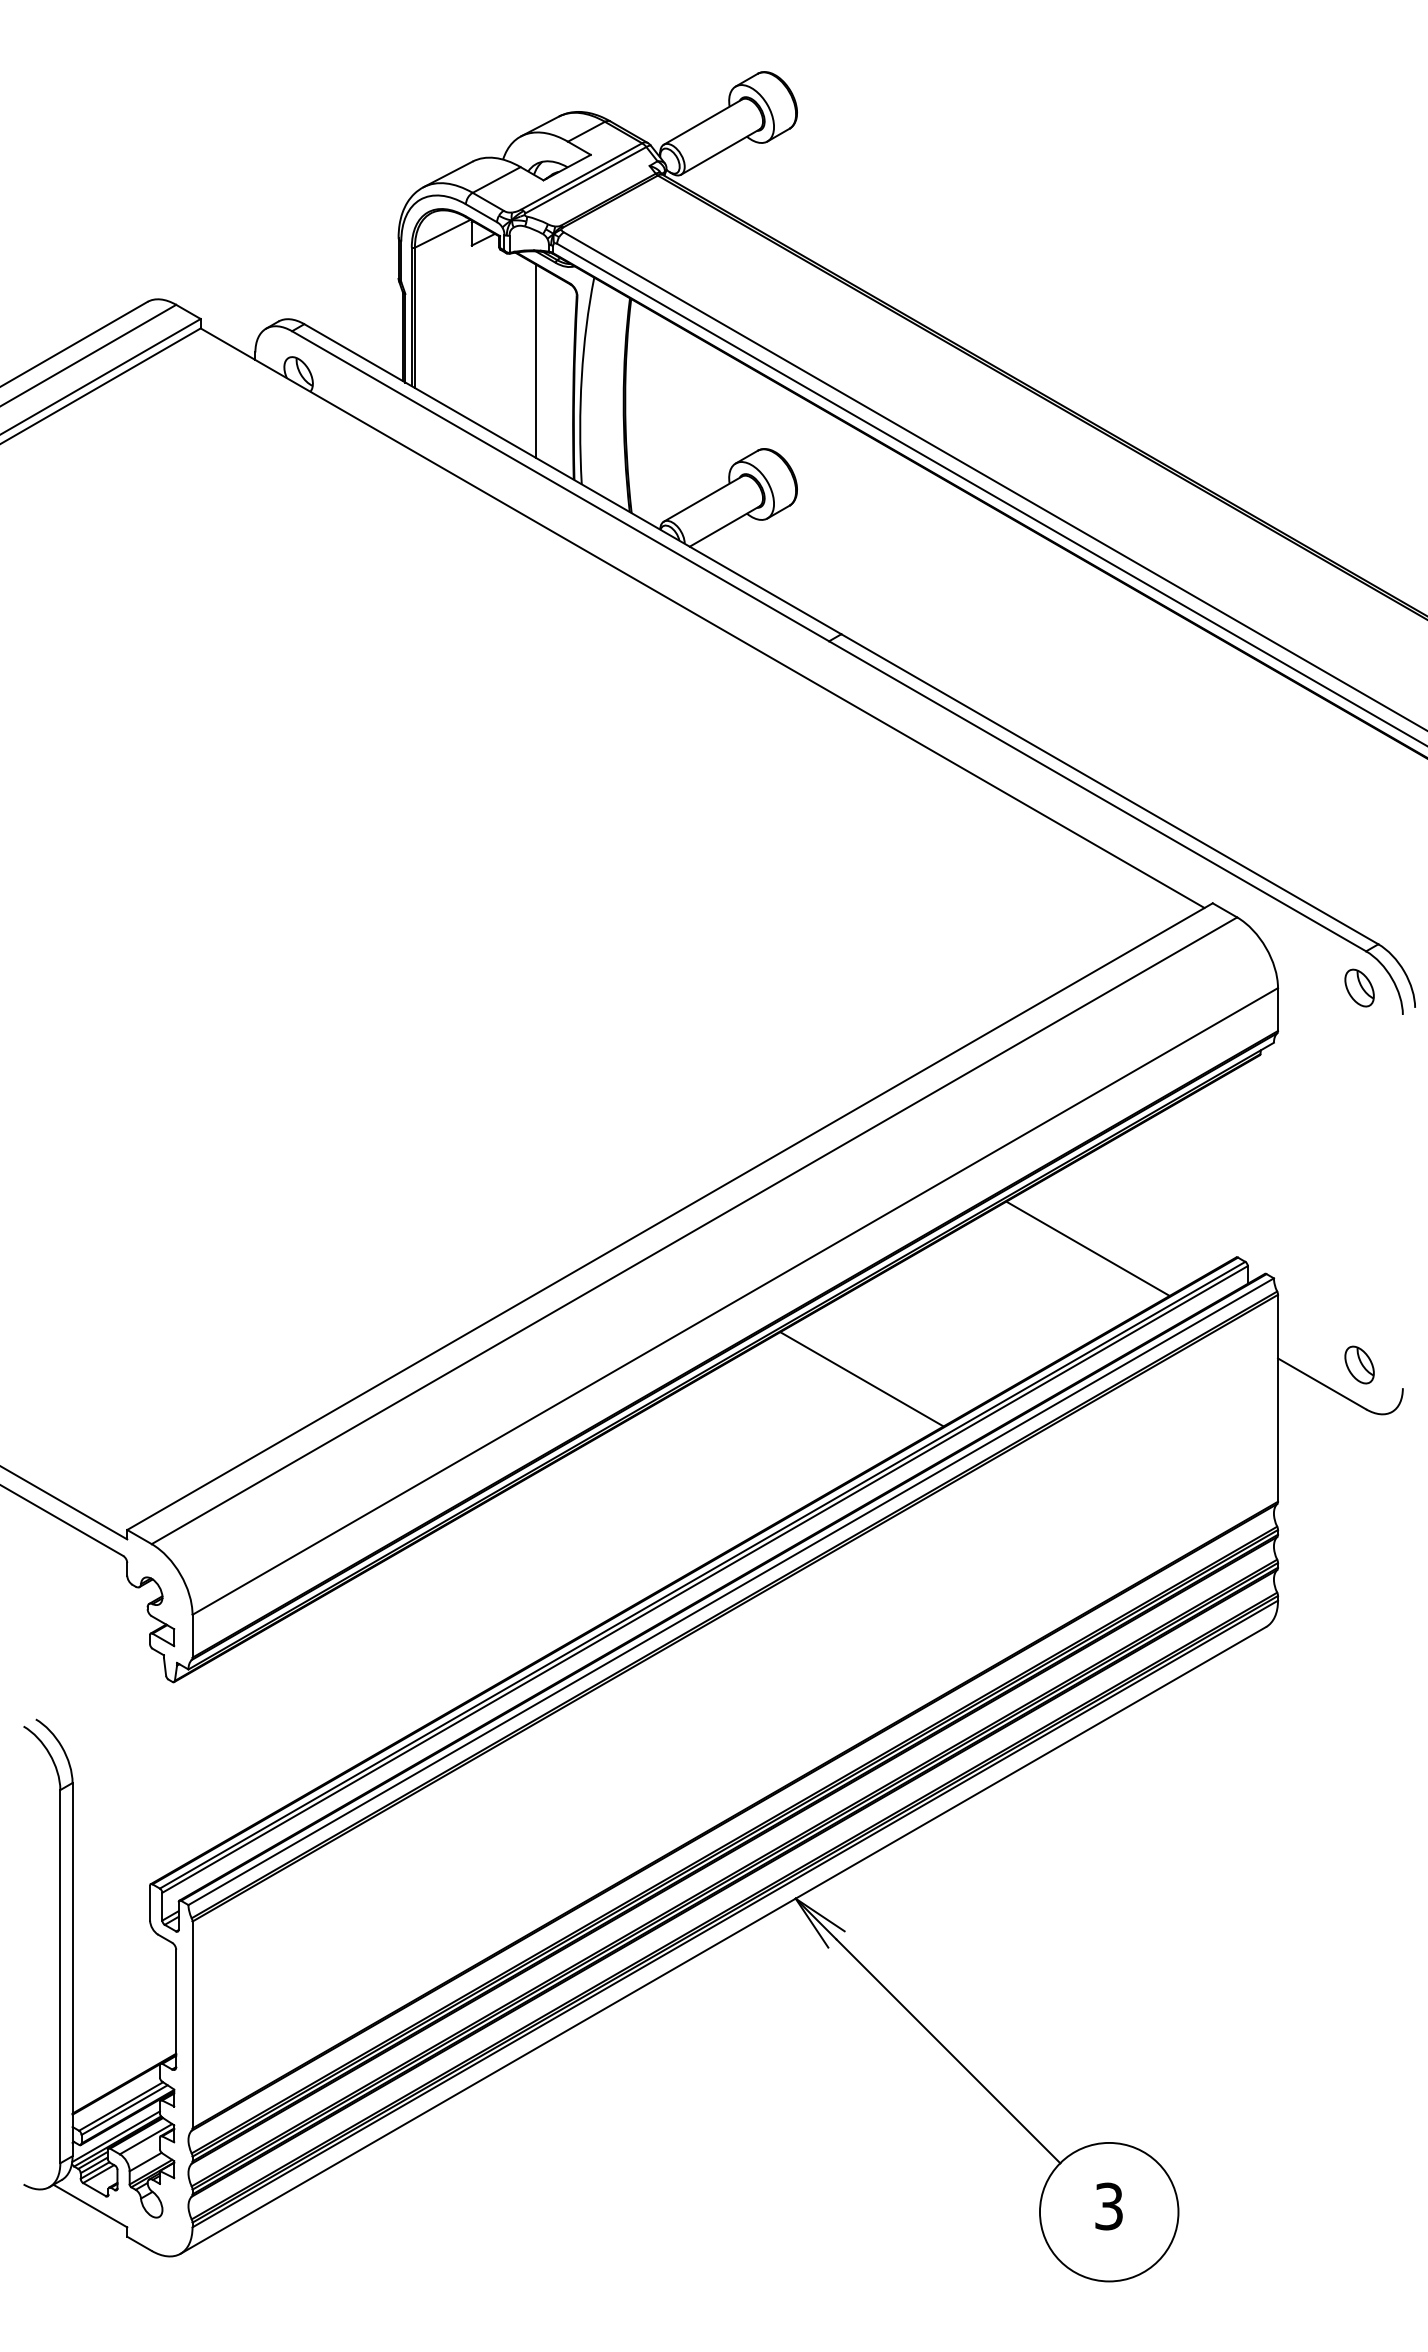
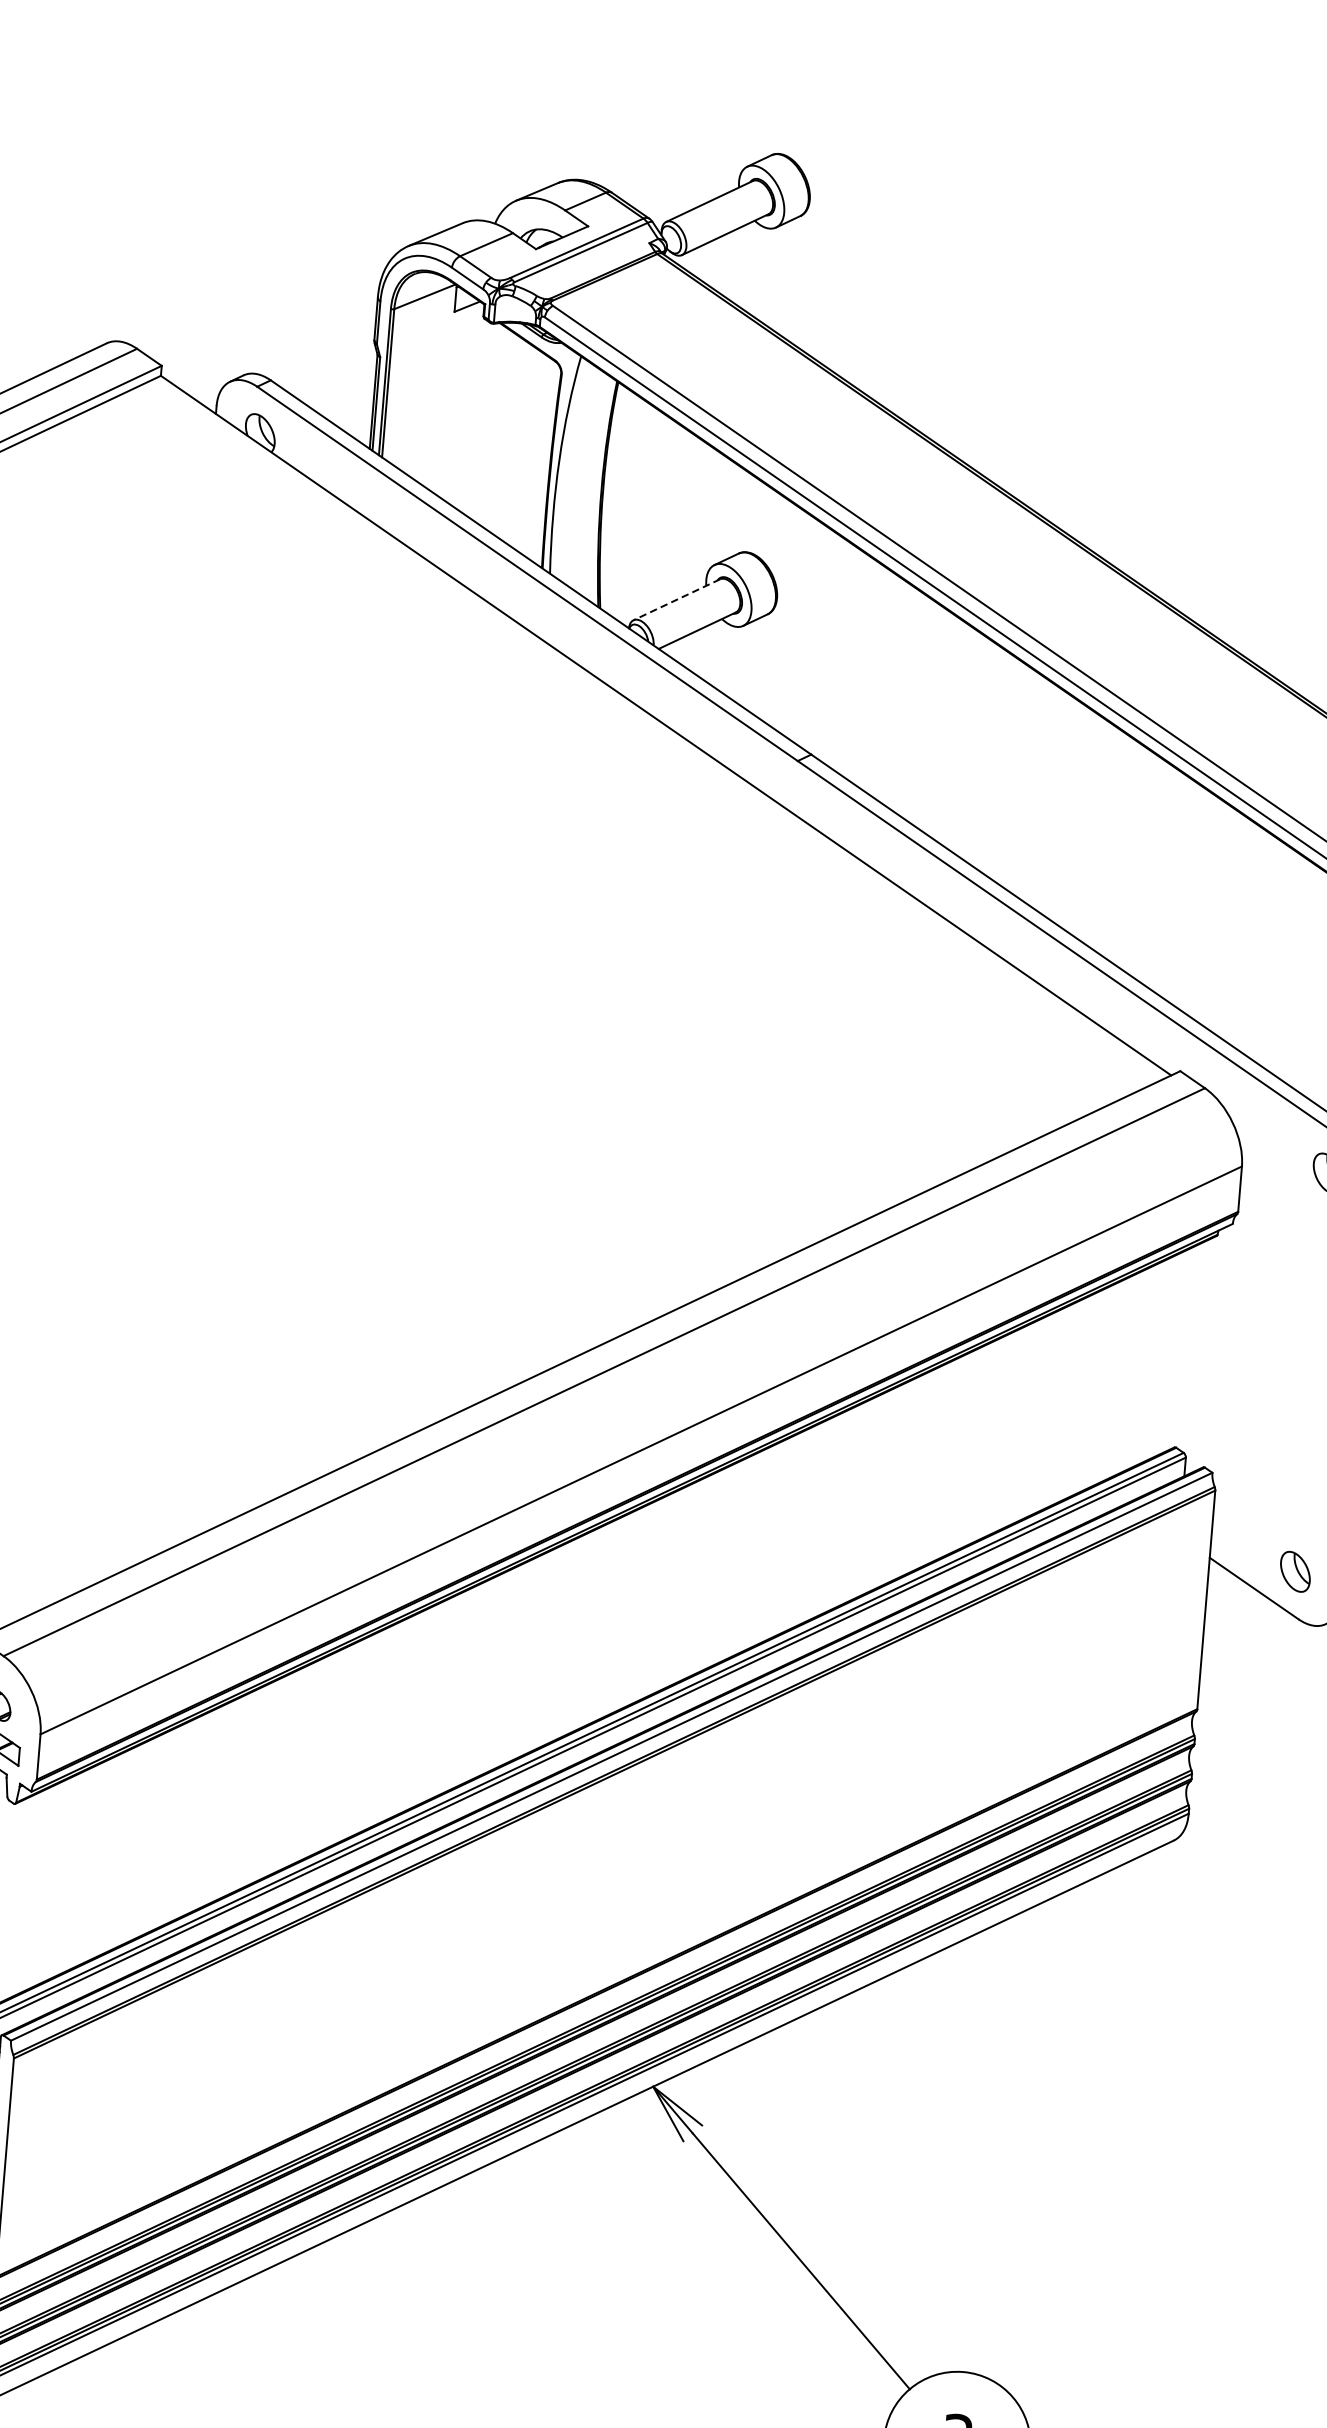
line: (535, 360) -> (511, 438), removed
line: (702, 499) -> (676, 600), solid -> dashed
line: (1087, 1248) -> (1018, 1425), removed
line: (861, 1379) -> (767, 1543), removed

